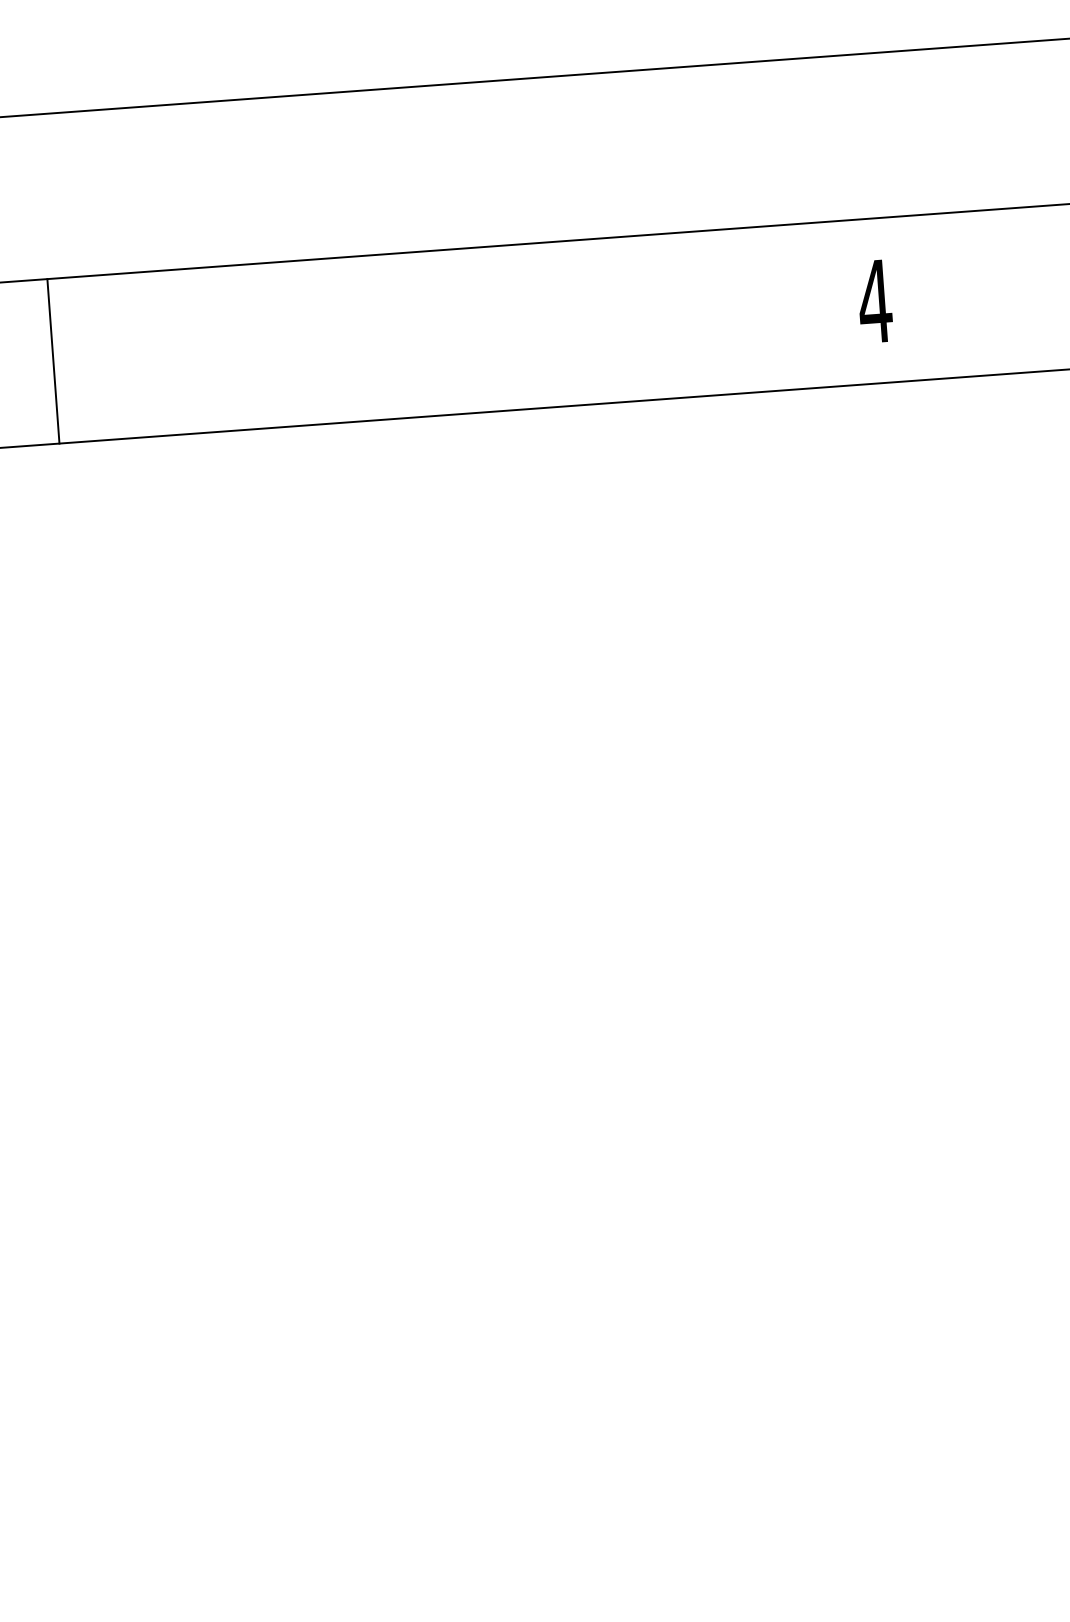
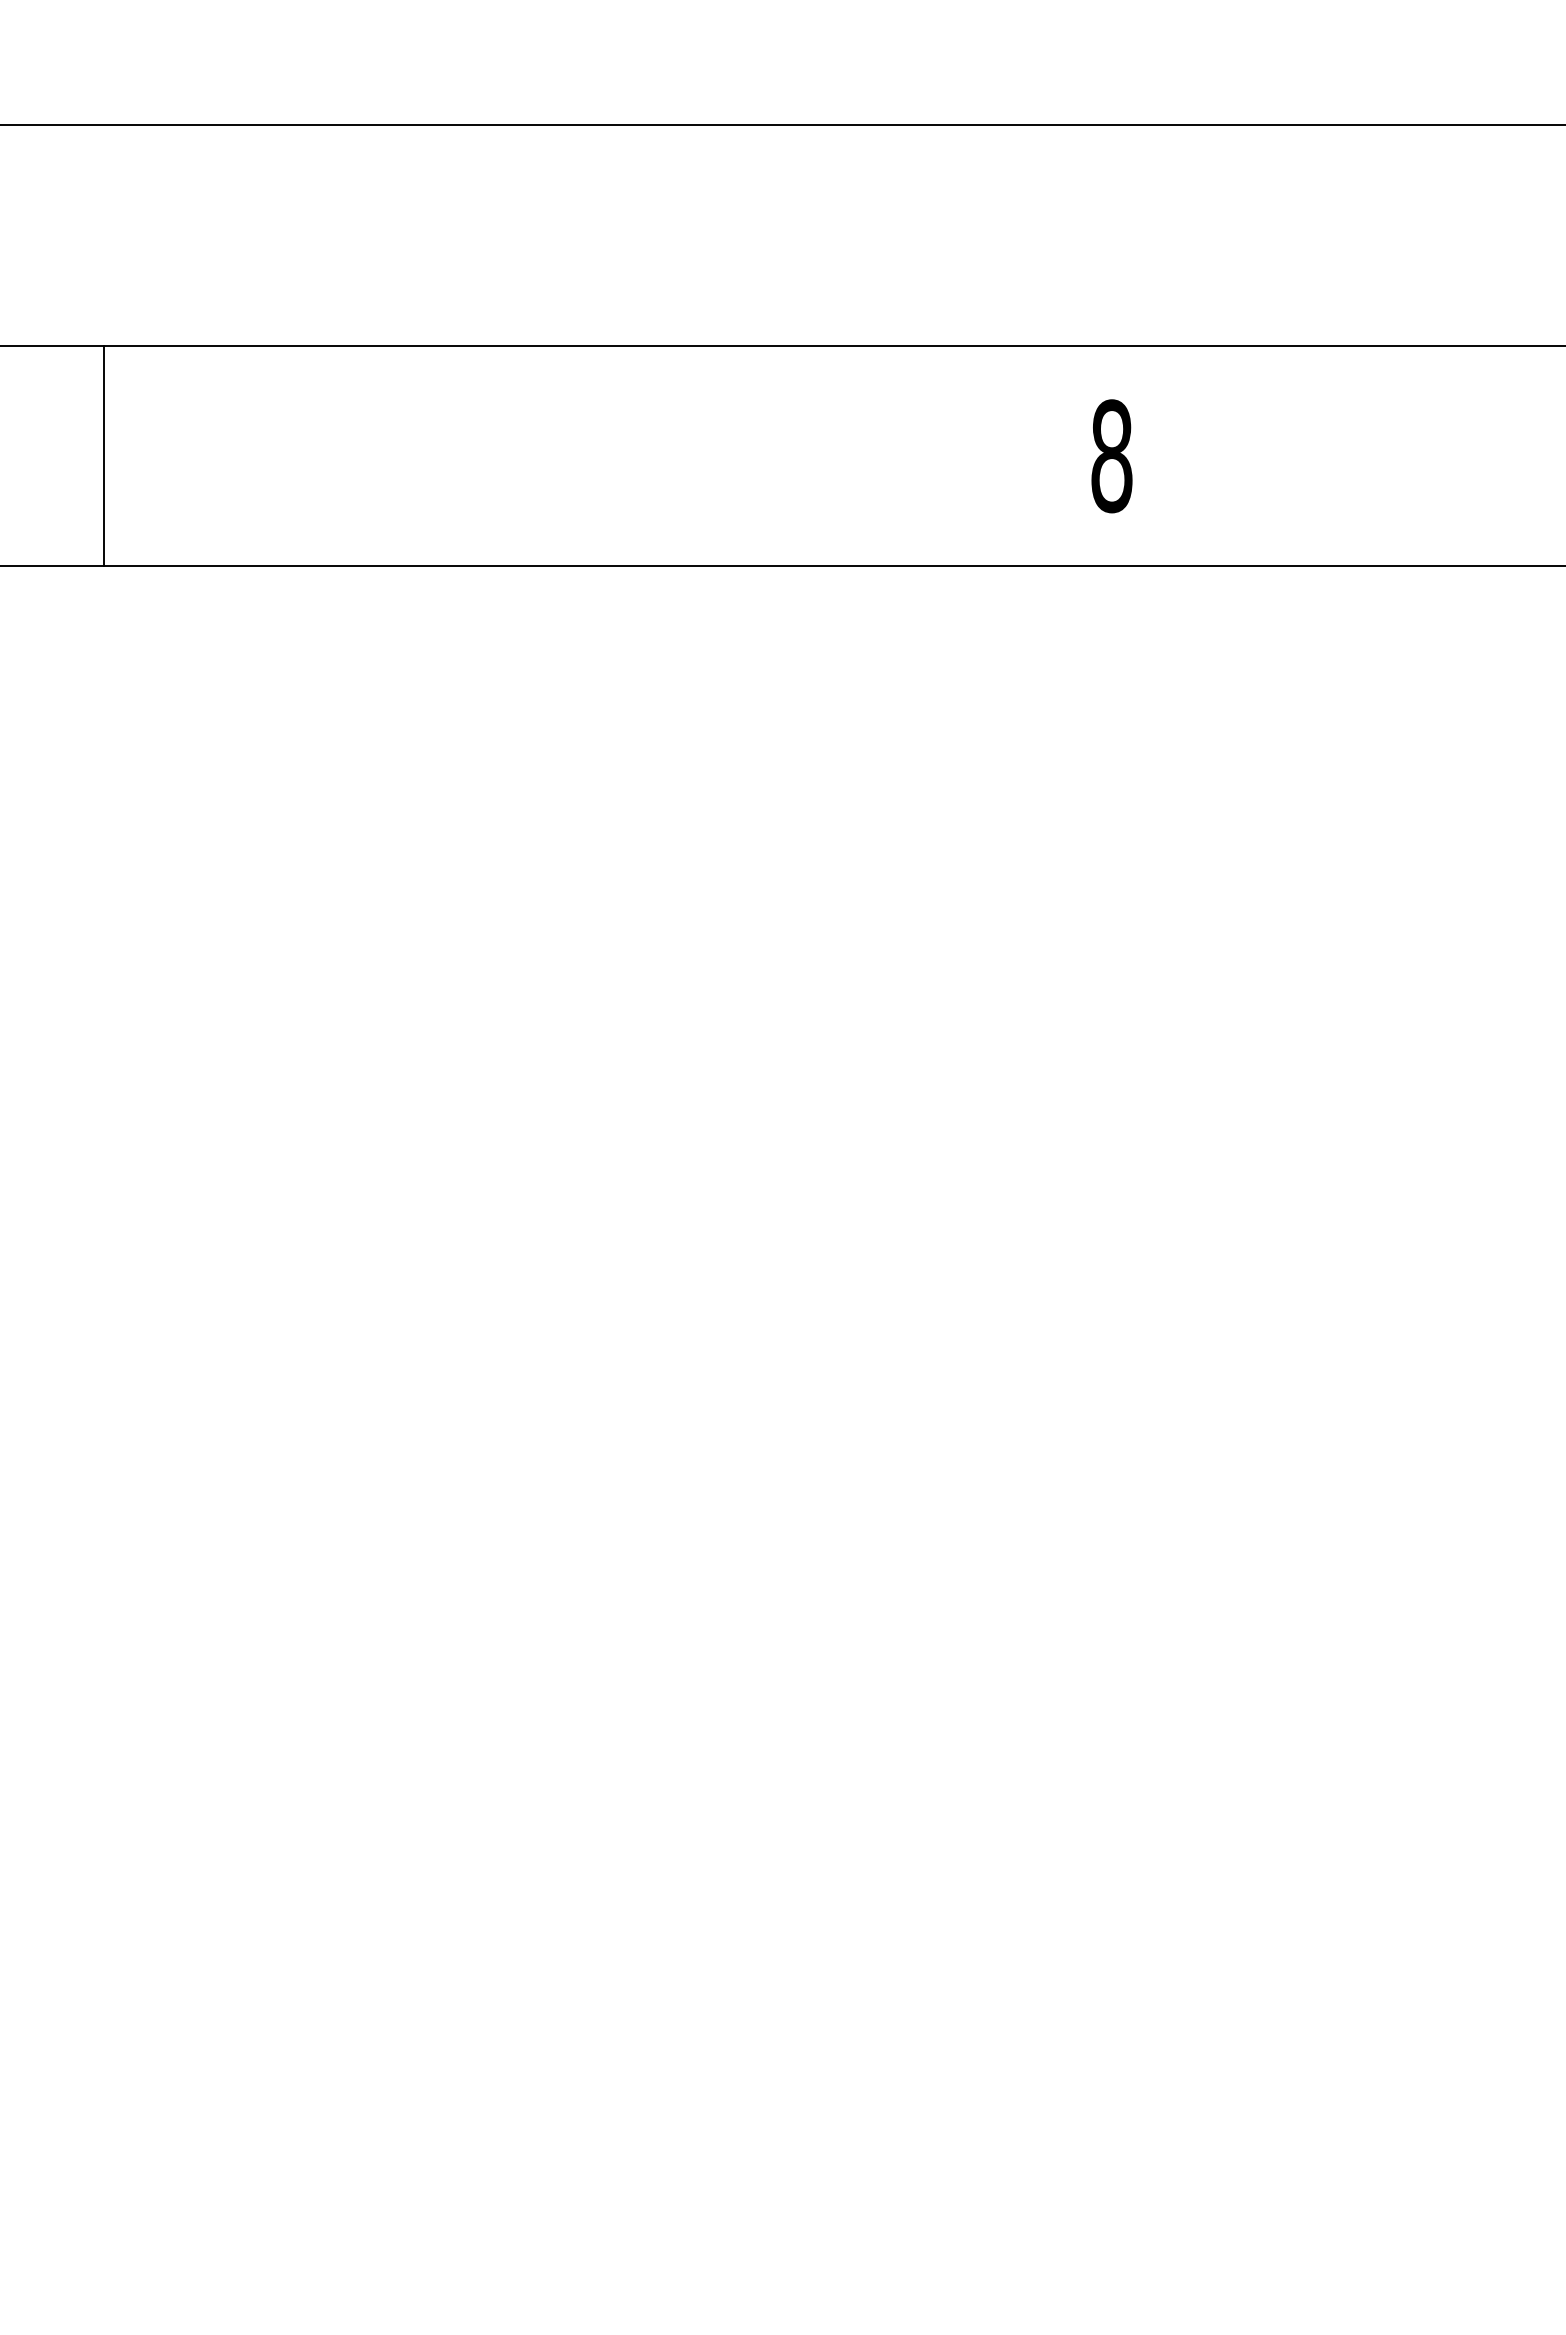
text: (874, 301) -> (1111, 456), 4 -> 8
line: (53, 361) -> (104, 455), moved

